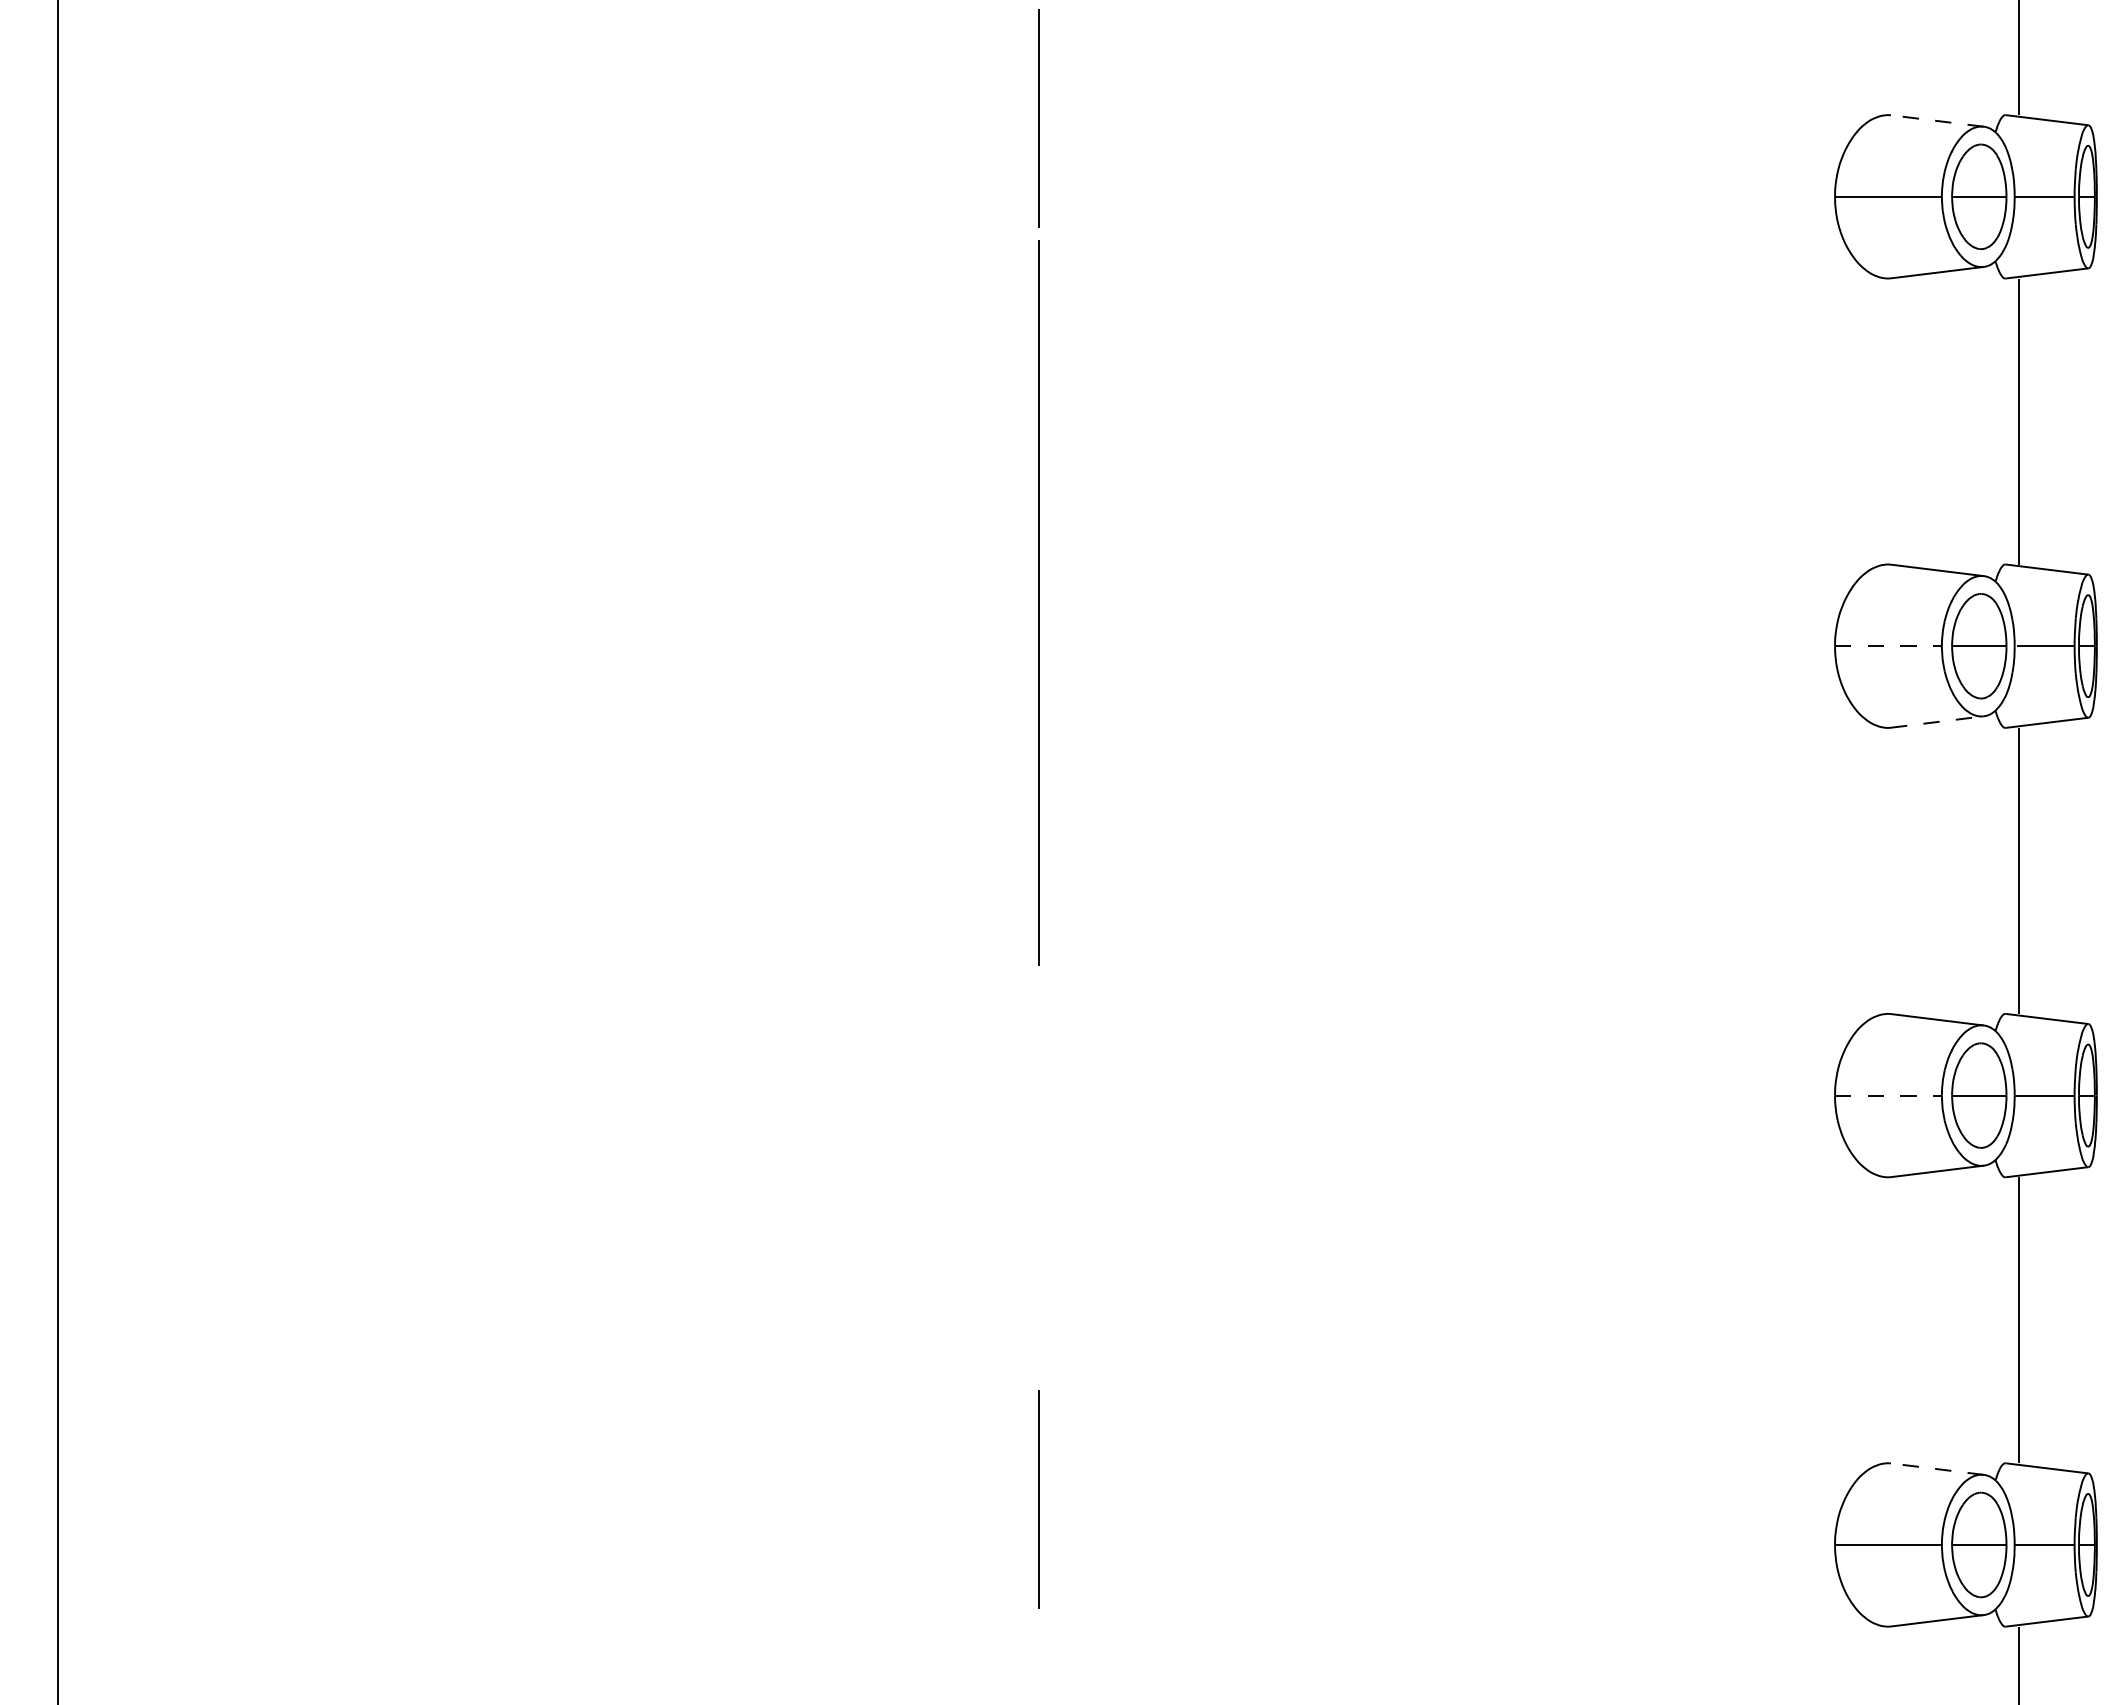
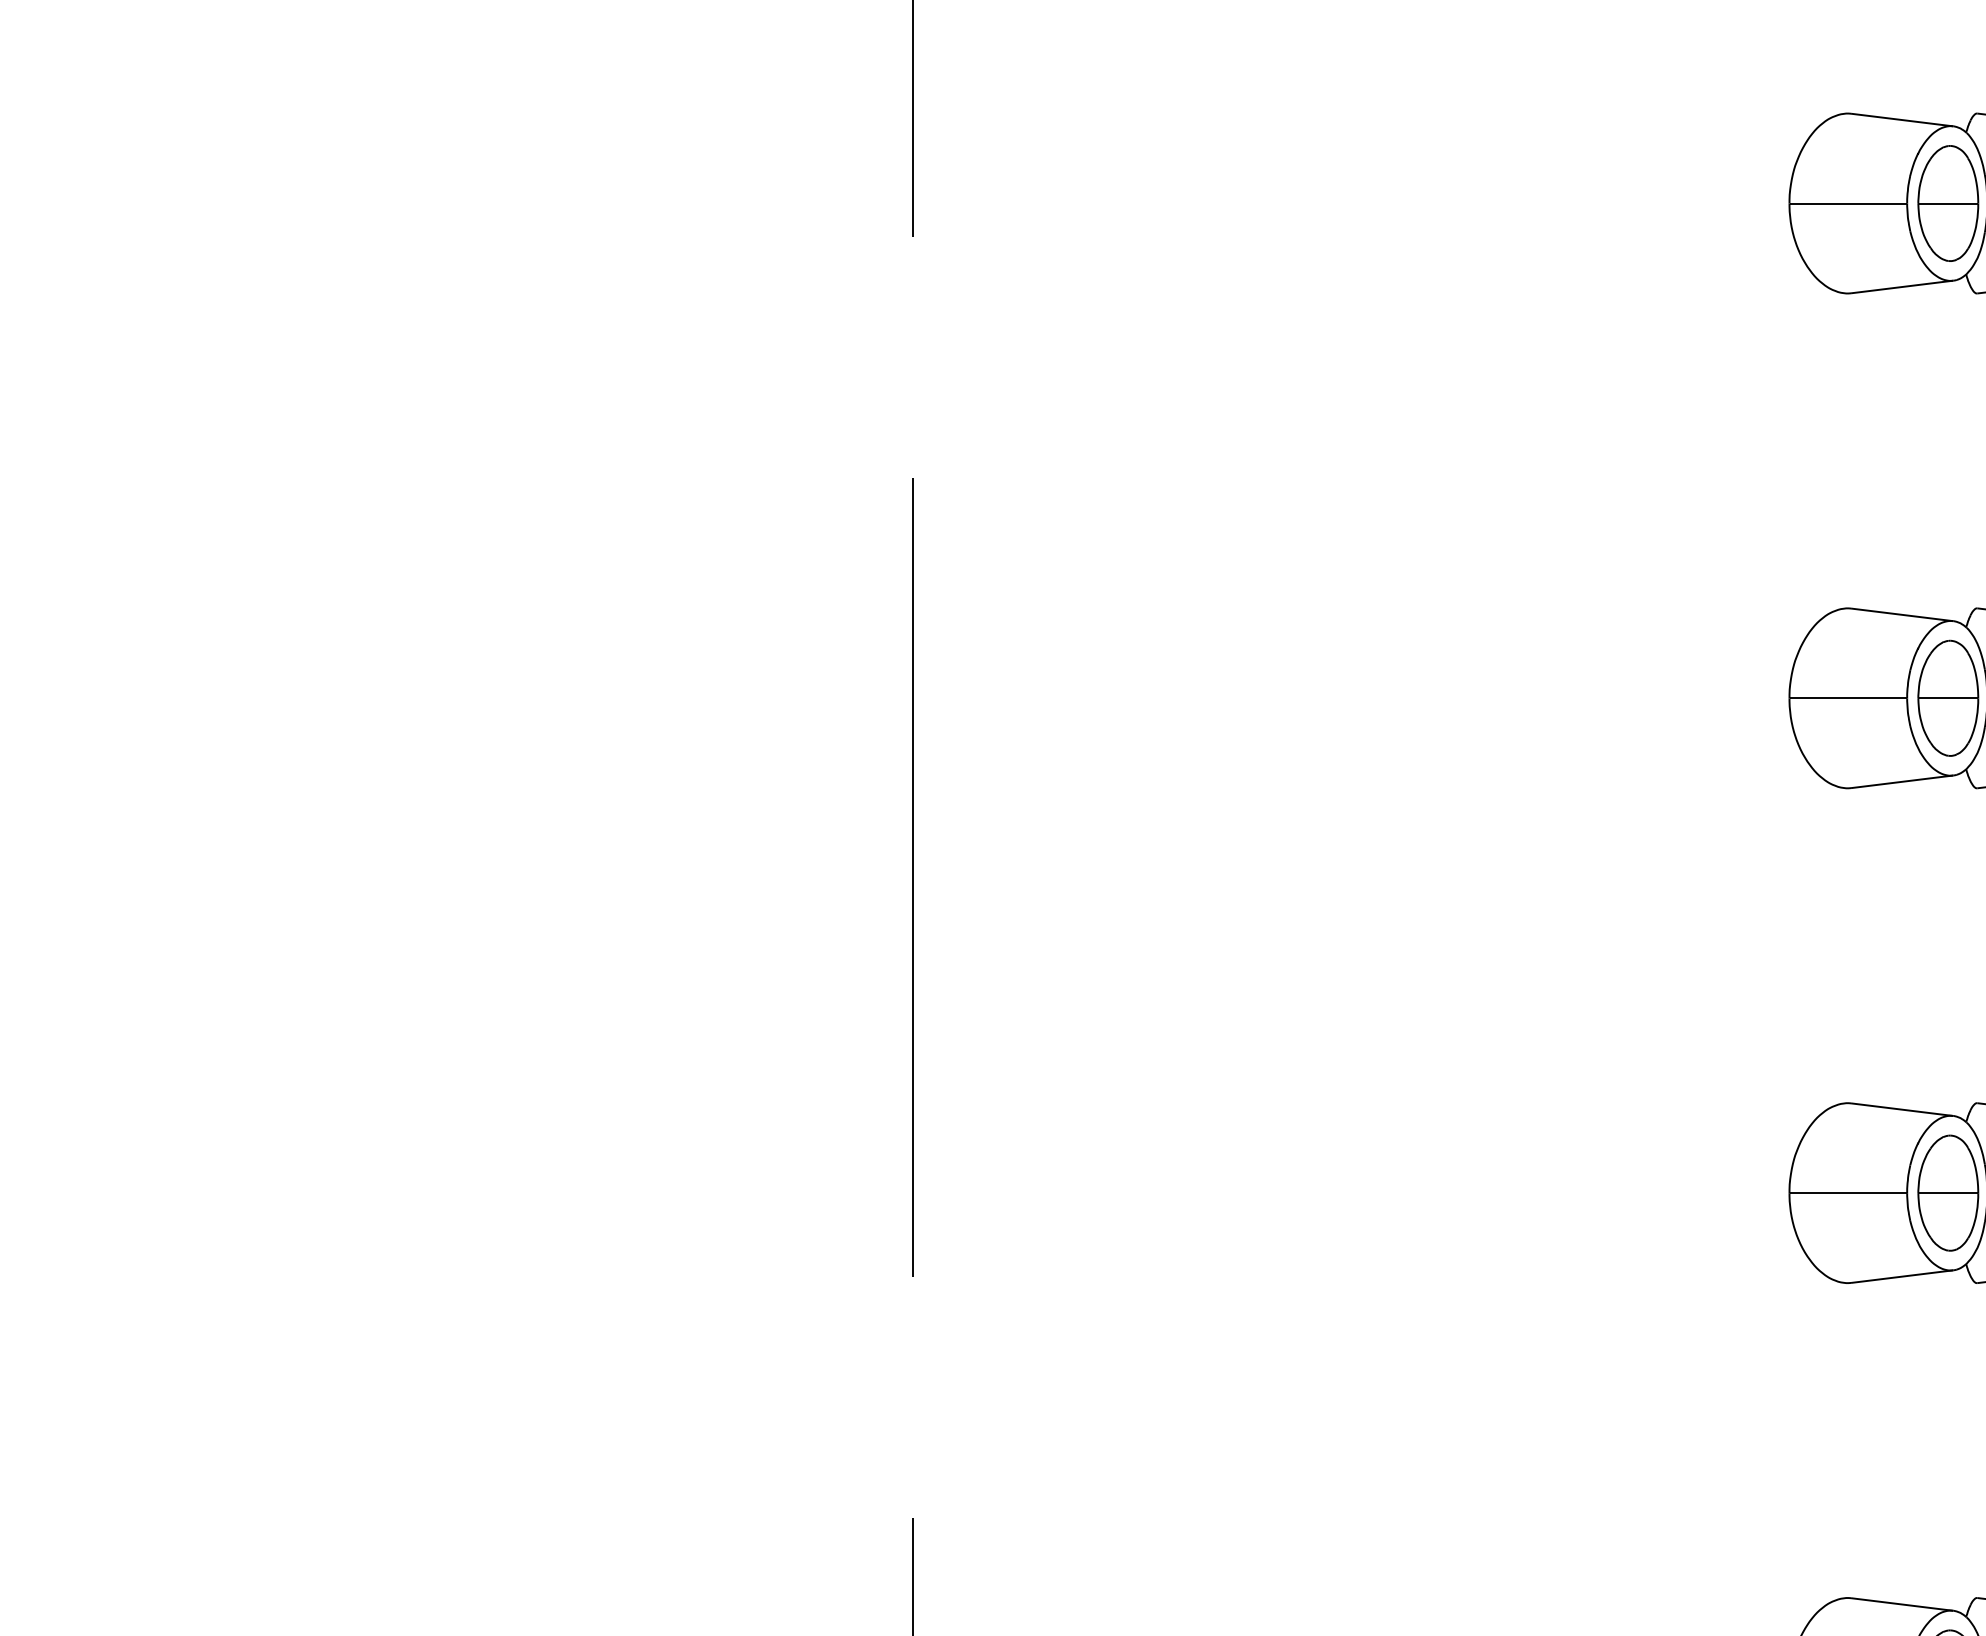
line: (1937, 121) -> (1902, 120), dashed -> solid
line: (1038, 602) -> (912, 877), moved
line: (1888, 646) -> (1848, 698), dashed -> solid
line: (1937, 722) -> (1902, 782), dashed -> solid
line: (1888, 1095) -> (1848, 1193), dashed -> solid
line: (1937, 1469) -> (1902, 1604), dashed -> solid

